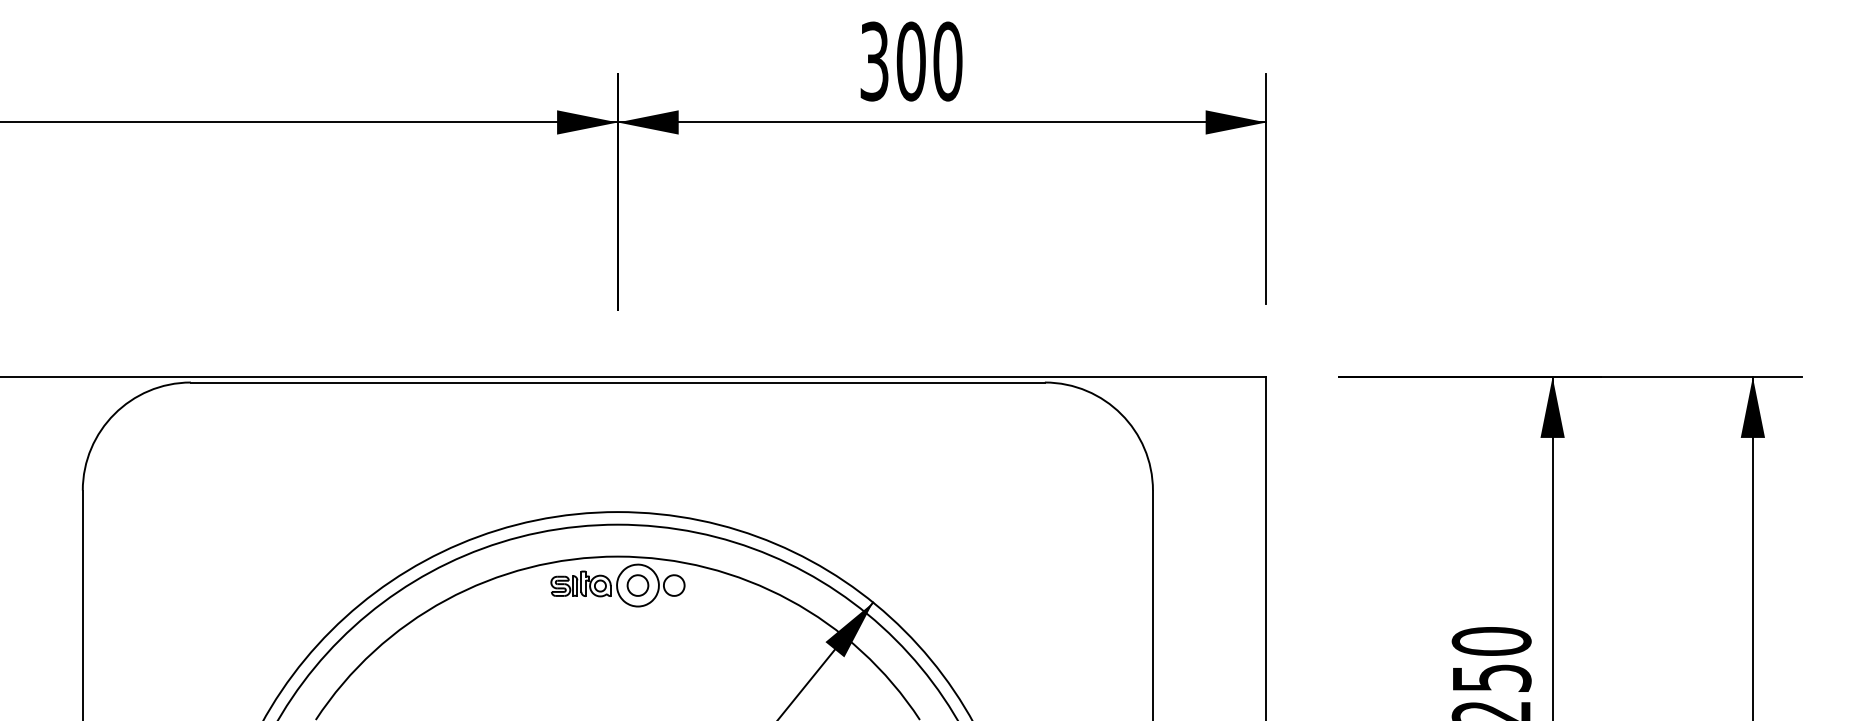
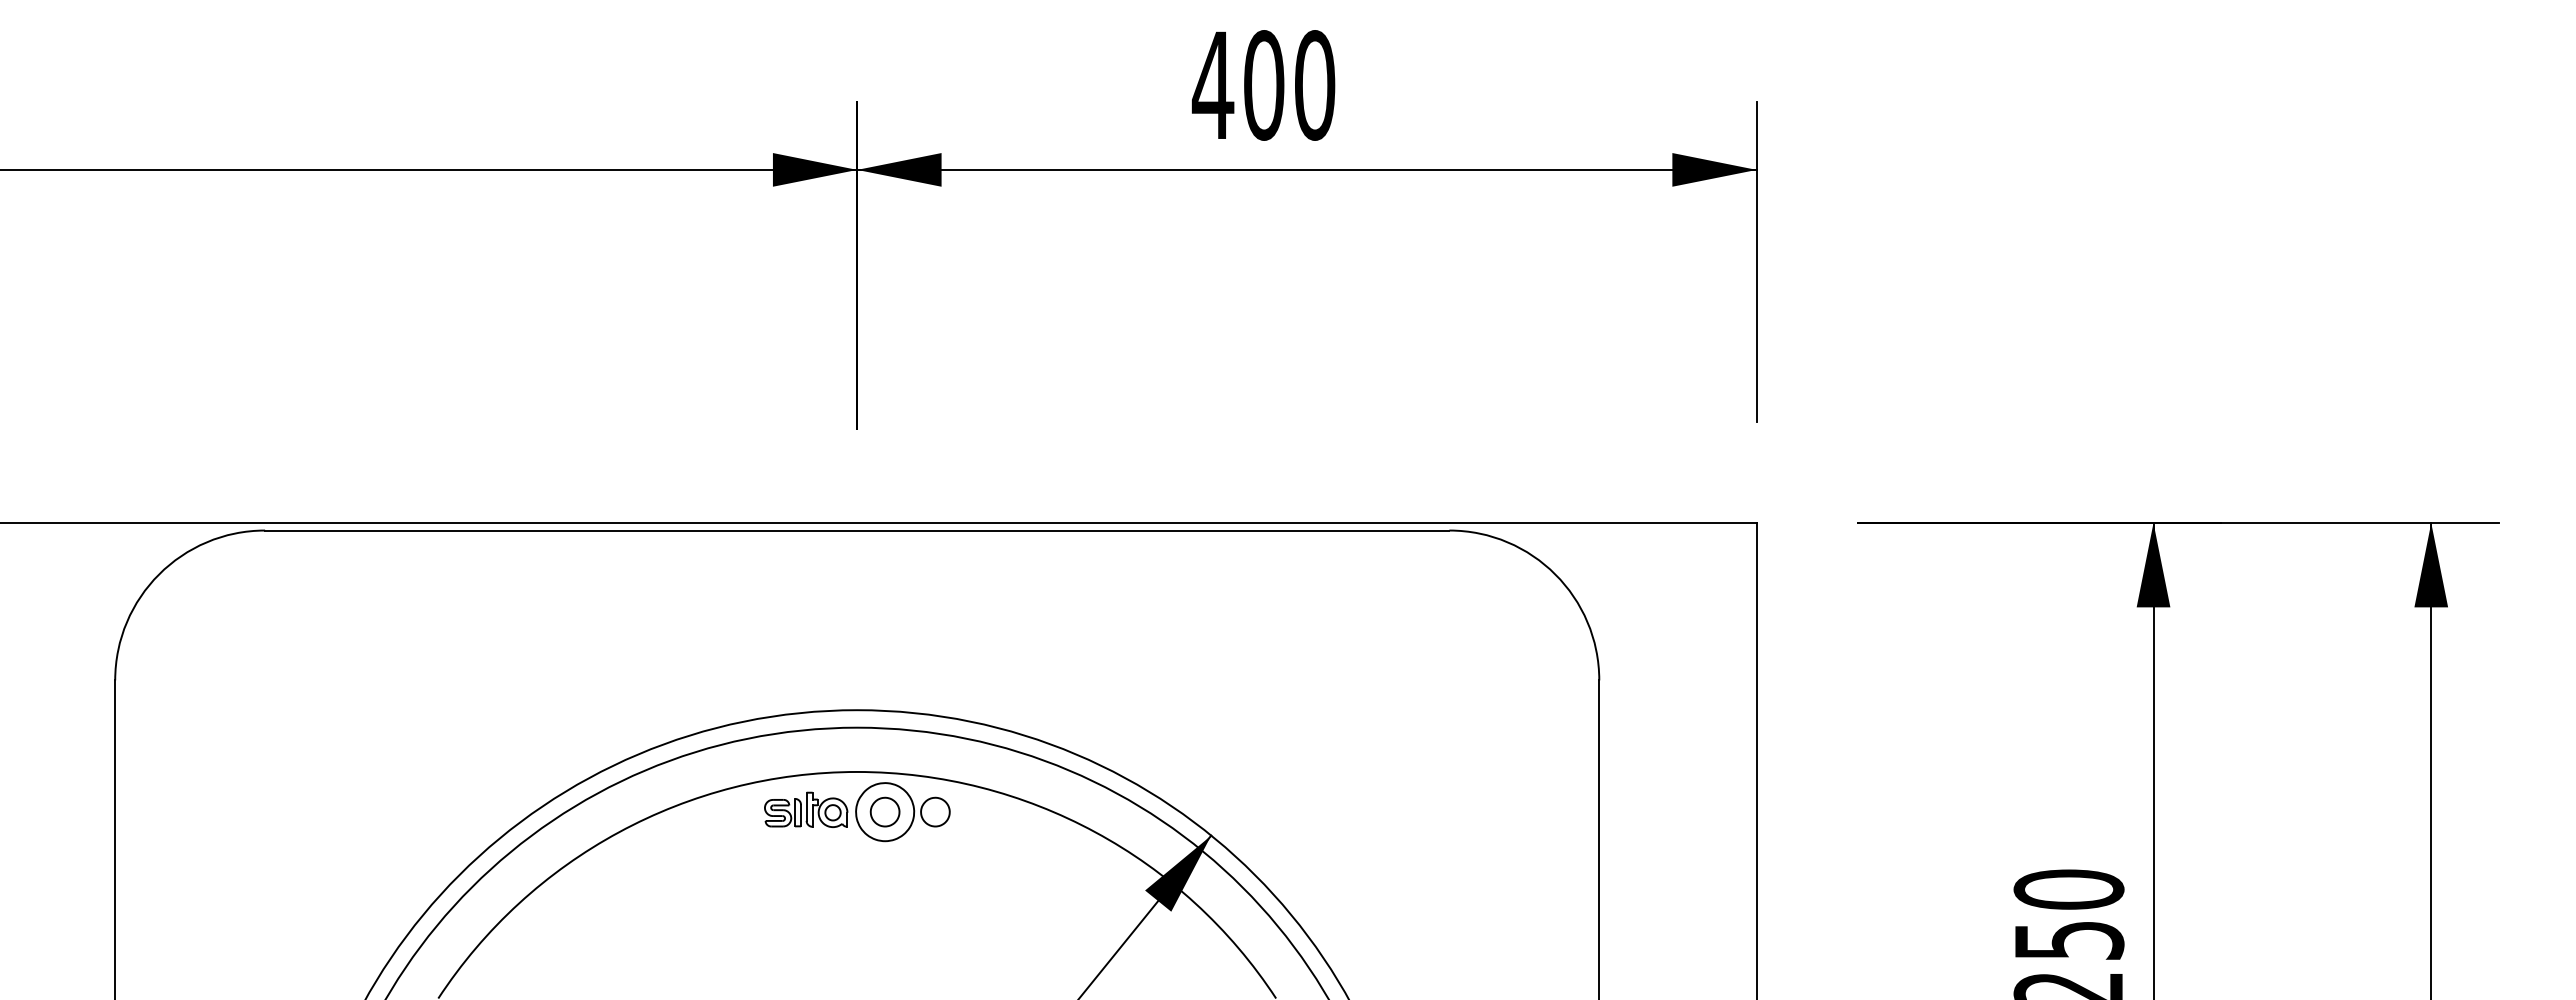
text: (874, 61) -> (1212, 85), 300 -> 400

